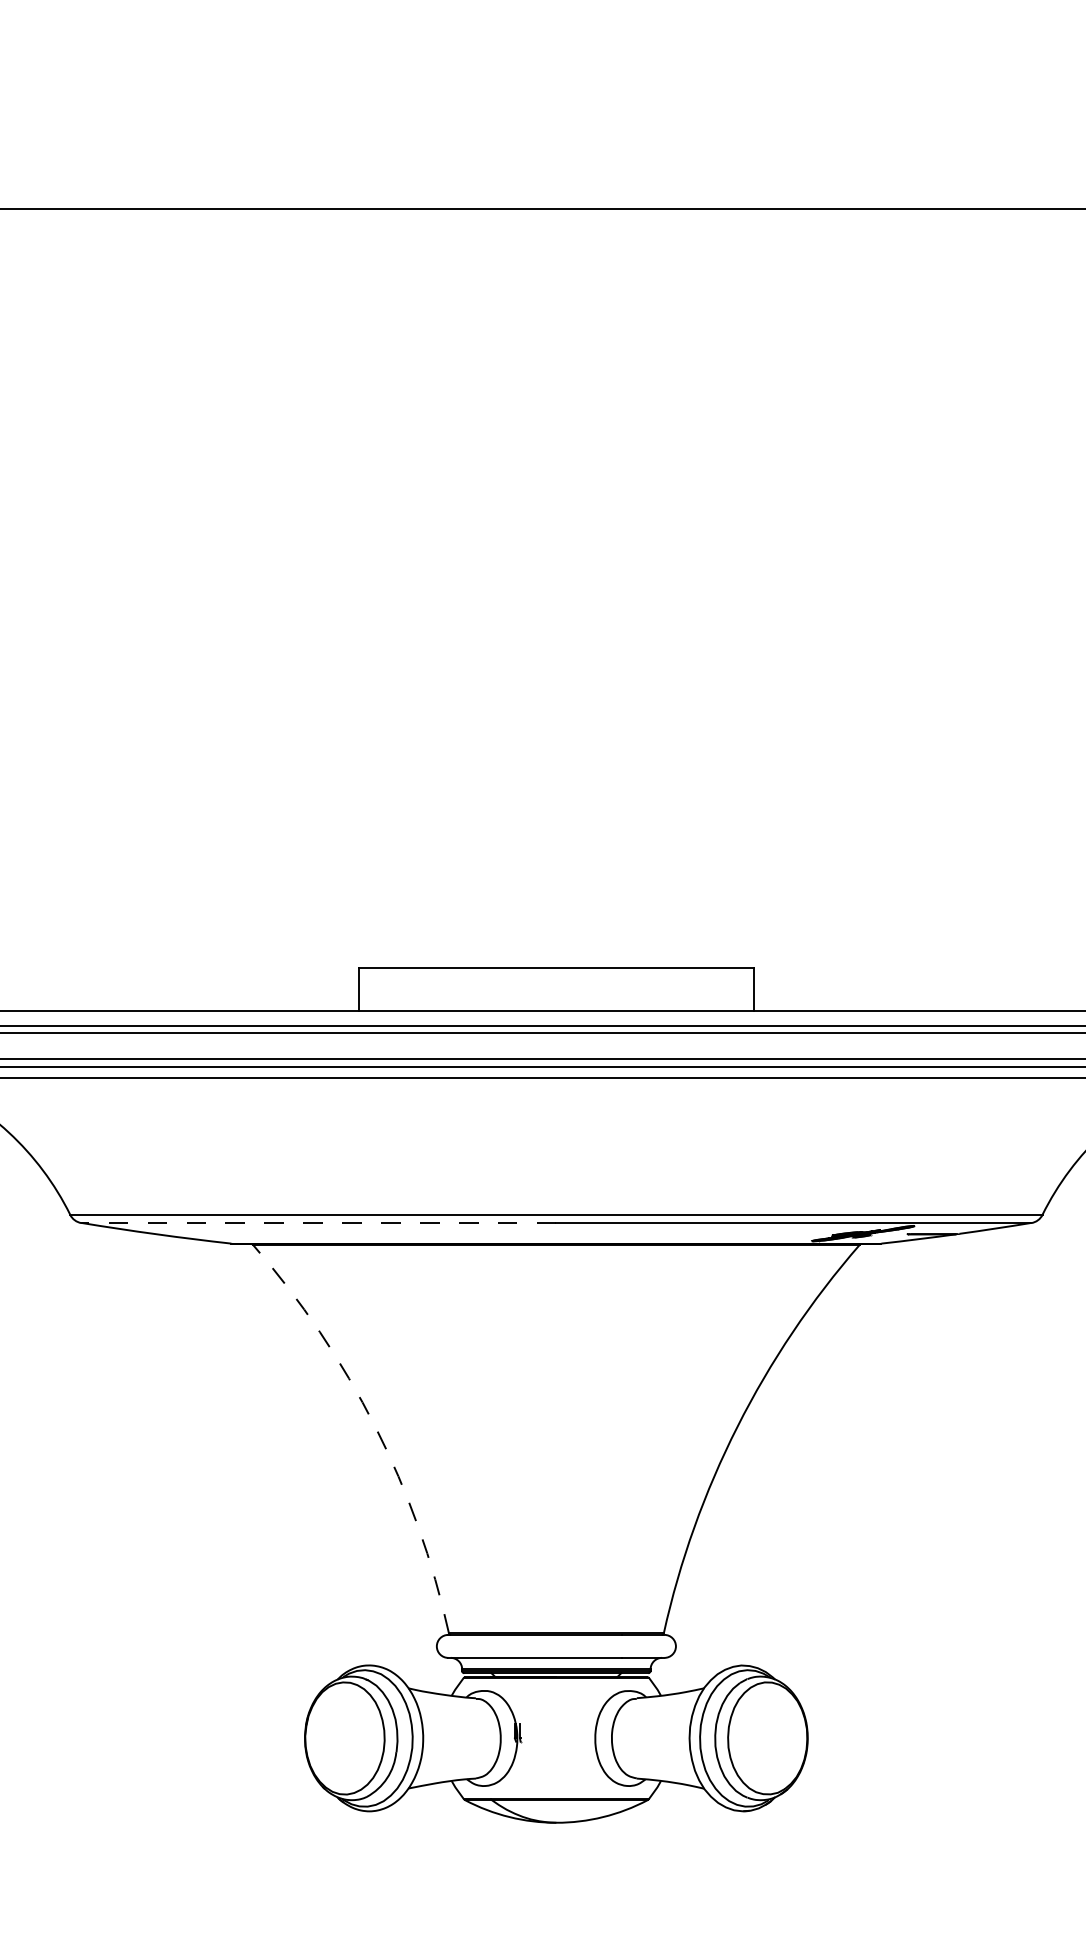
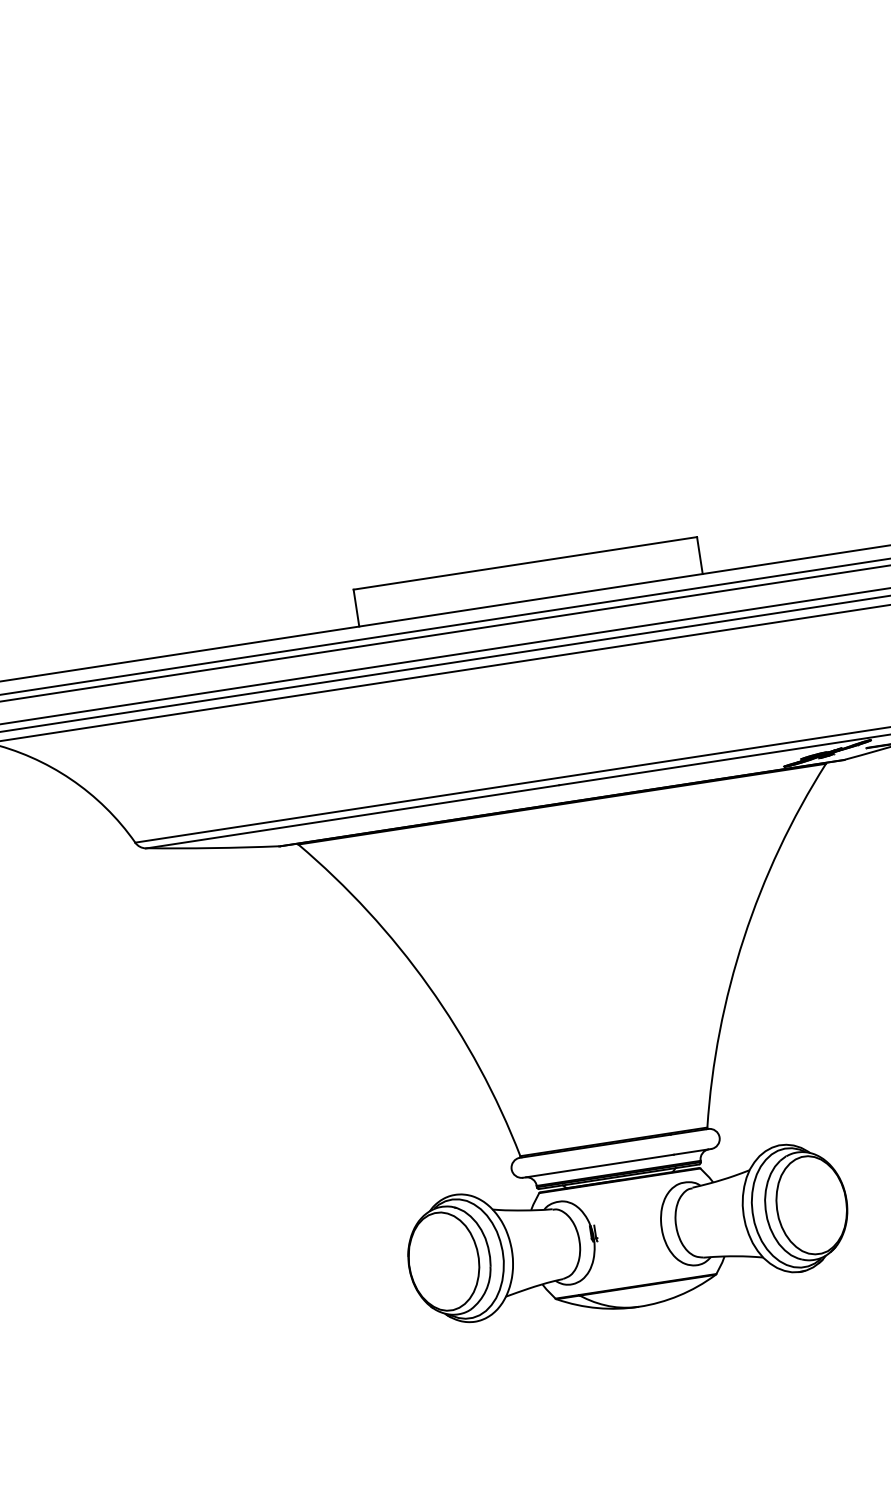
line: (318, 1223) -> (352, 817), dashed -> solid
arc: (375, 1426) -> (429, 986), dashed -> solid

